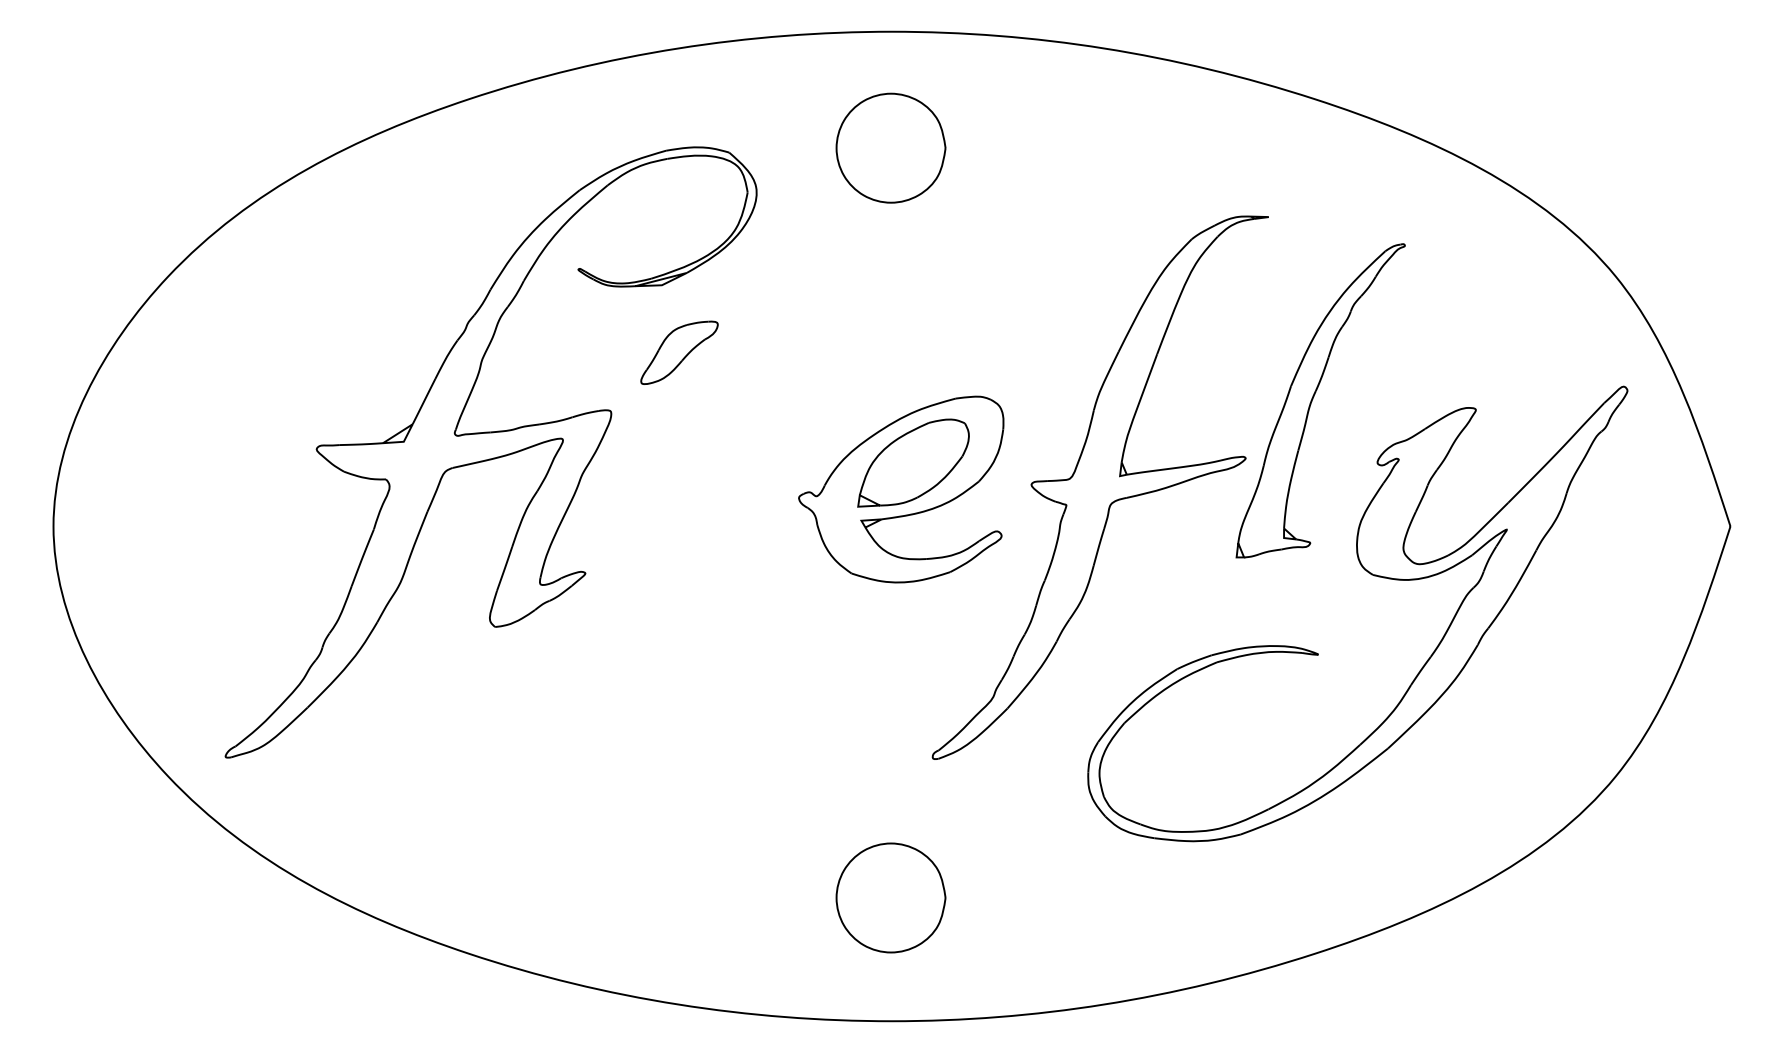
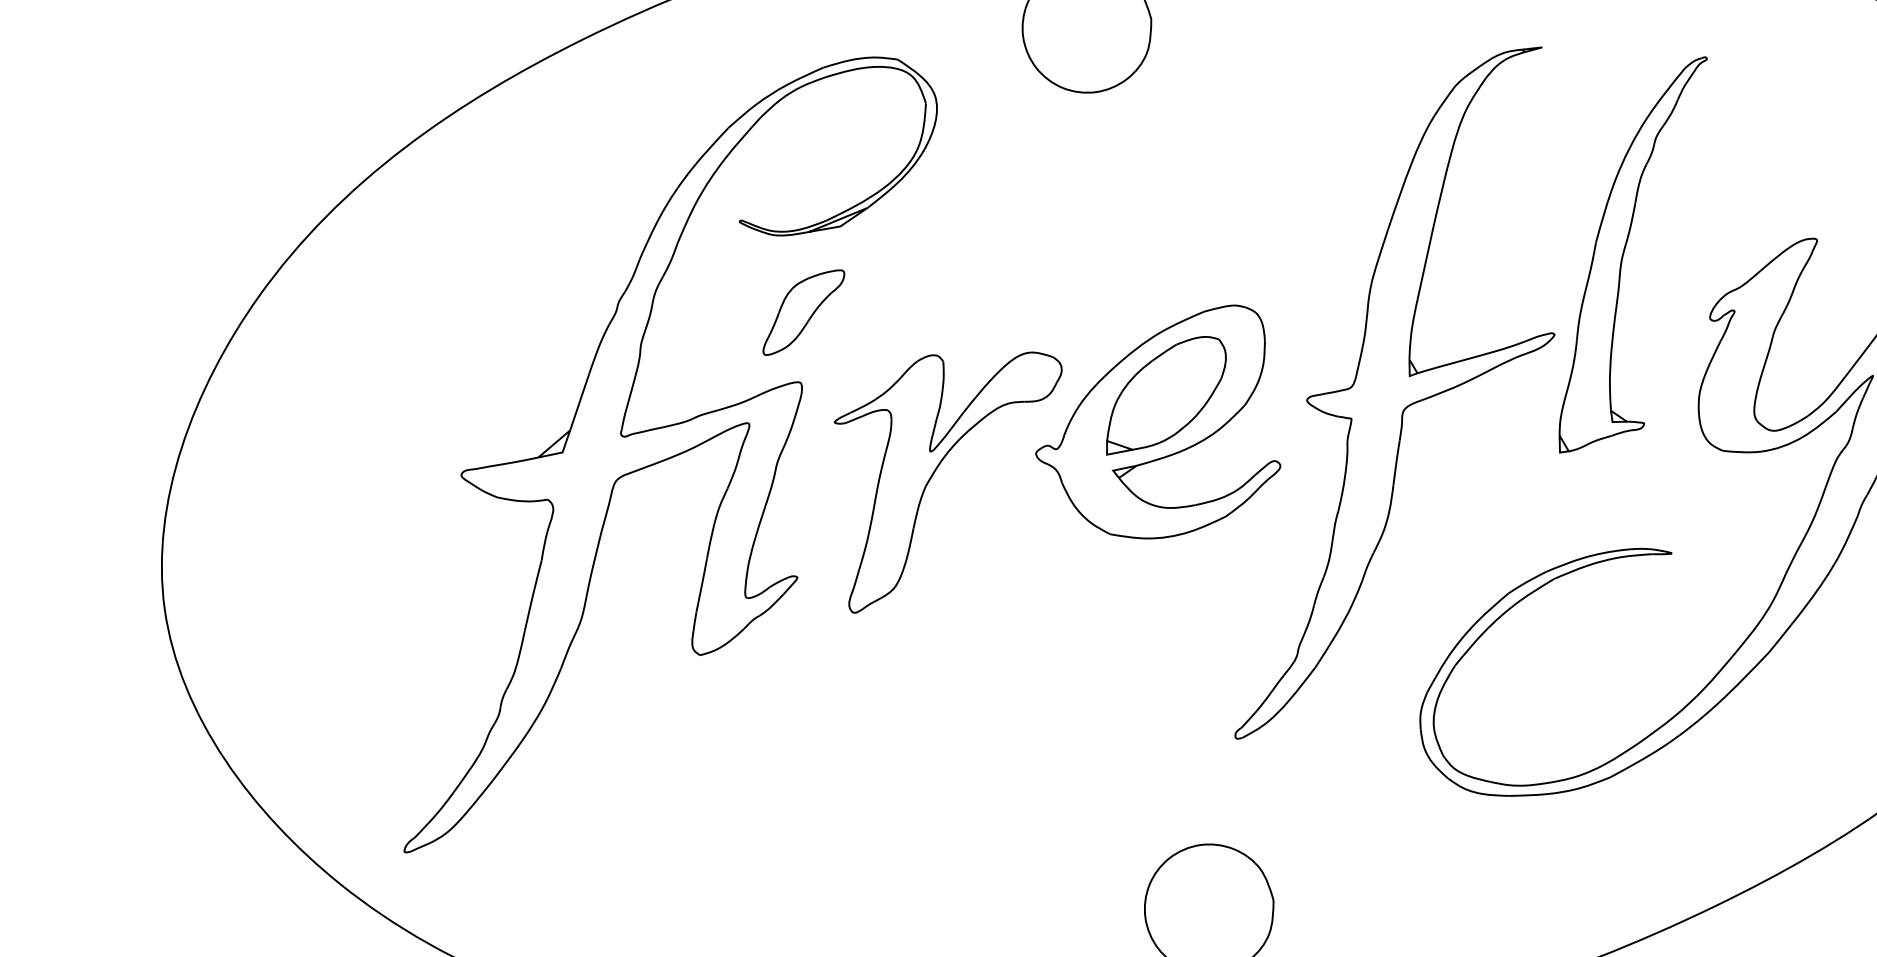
part: (679, 352) -> (803, 312), moved
part: (717, 496) -> (940, 465), added

